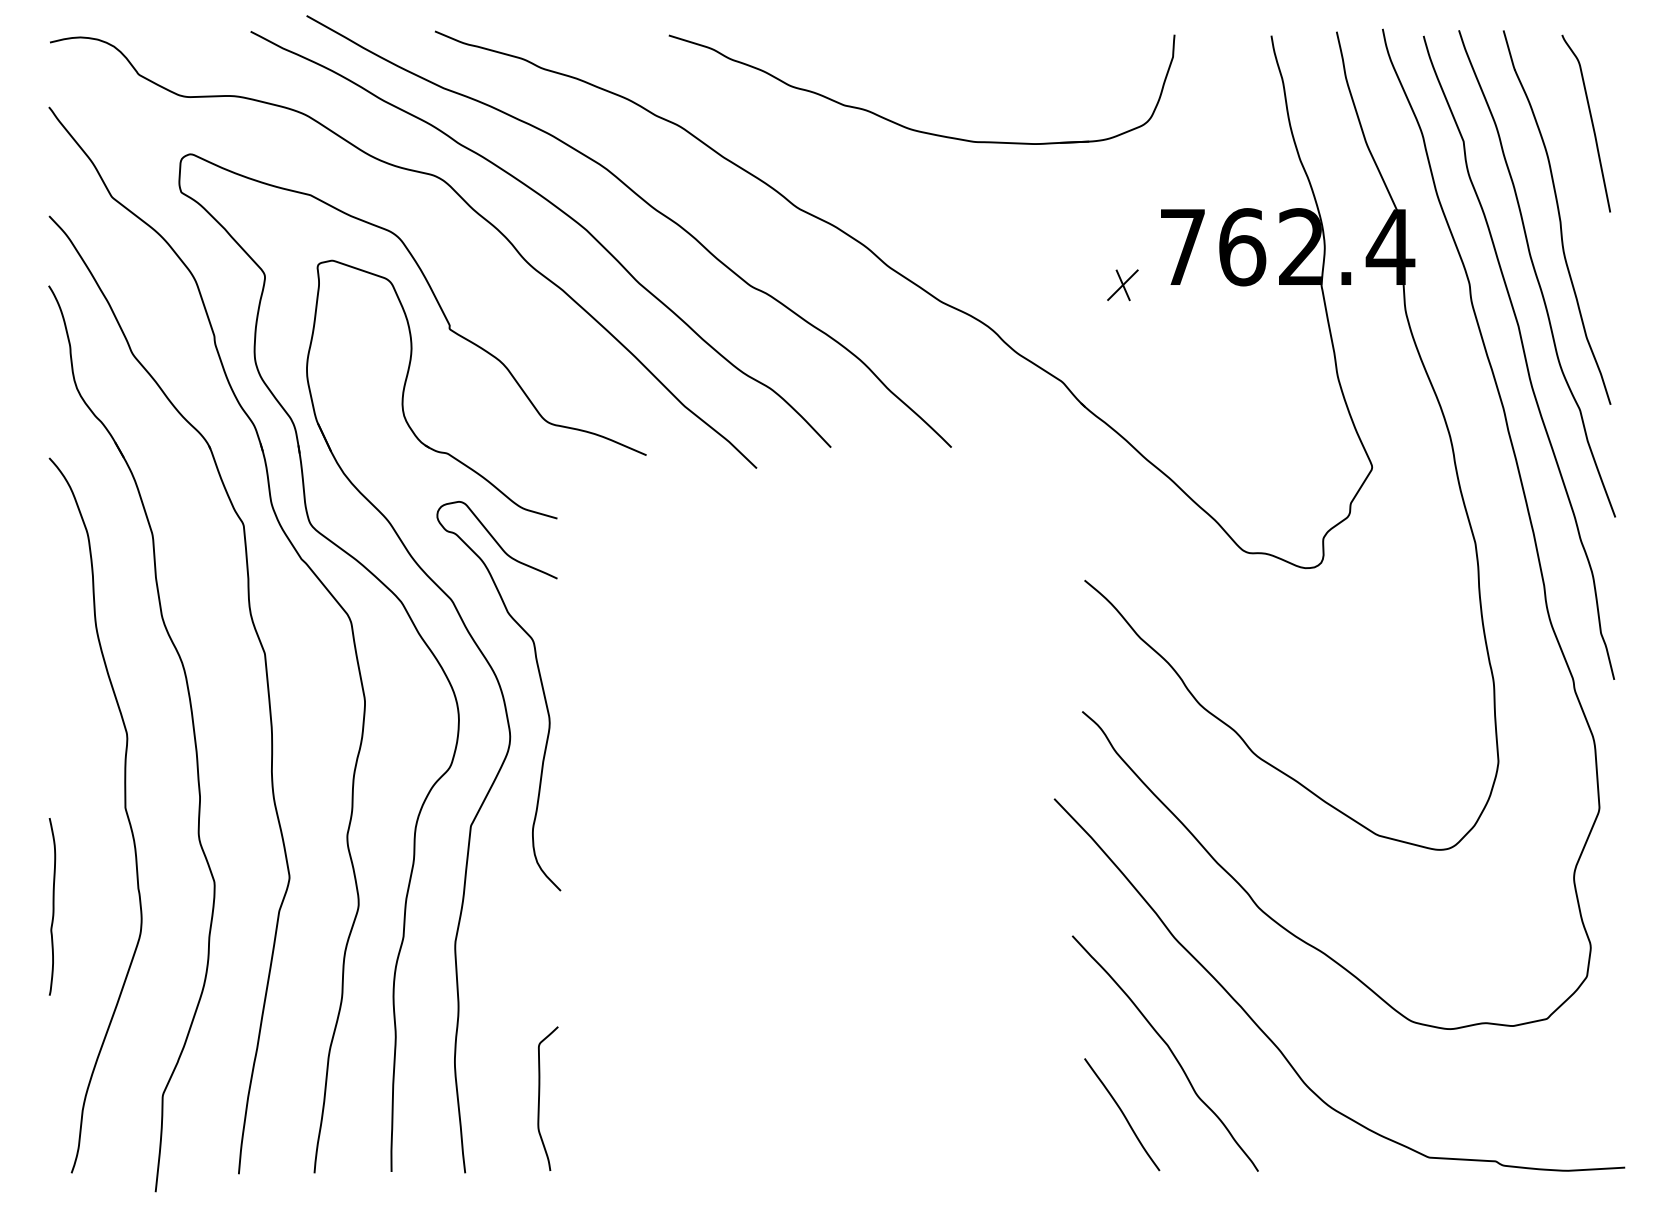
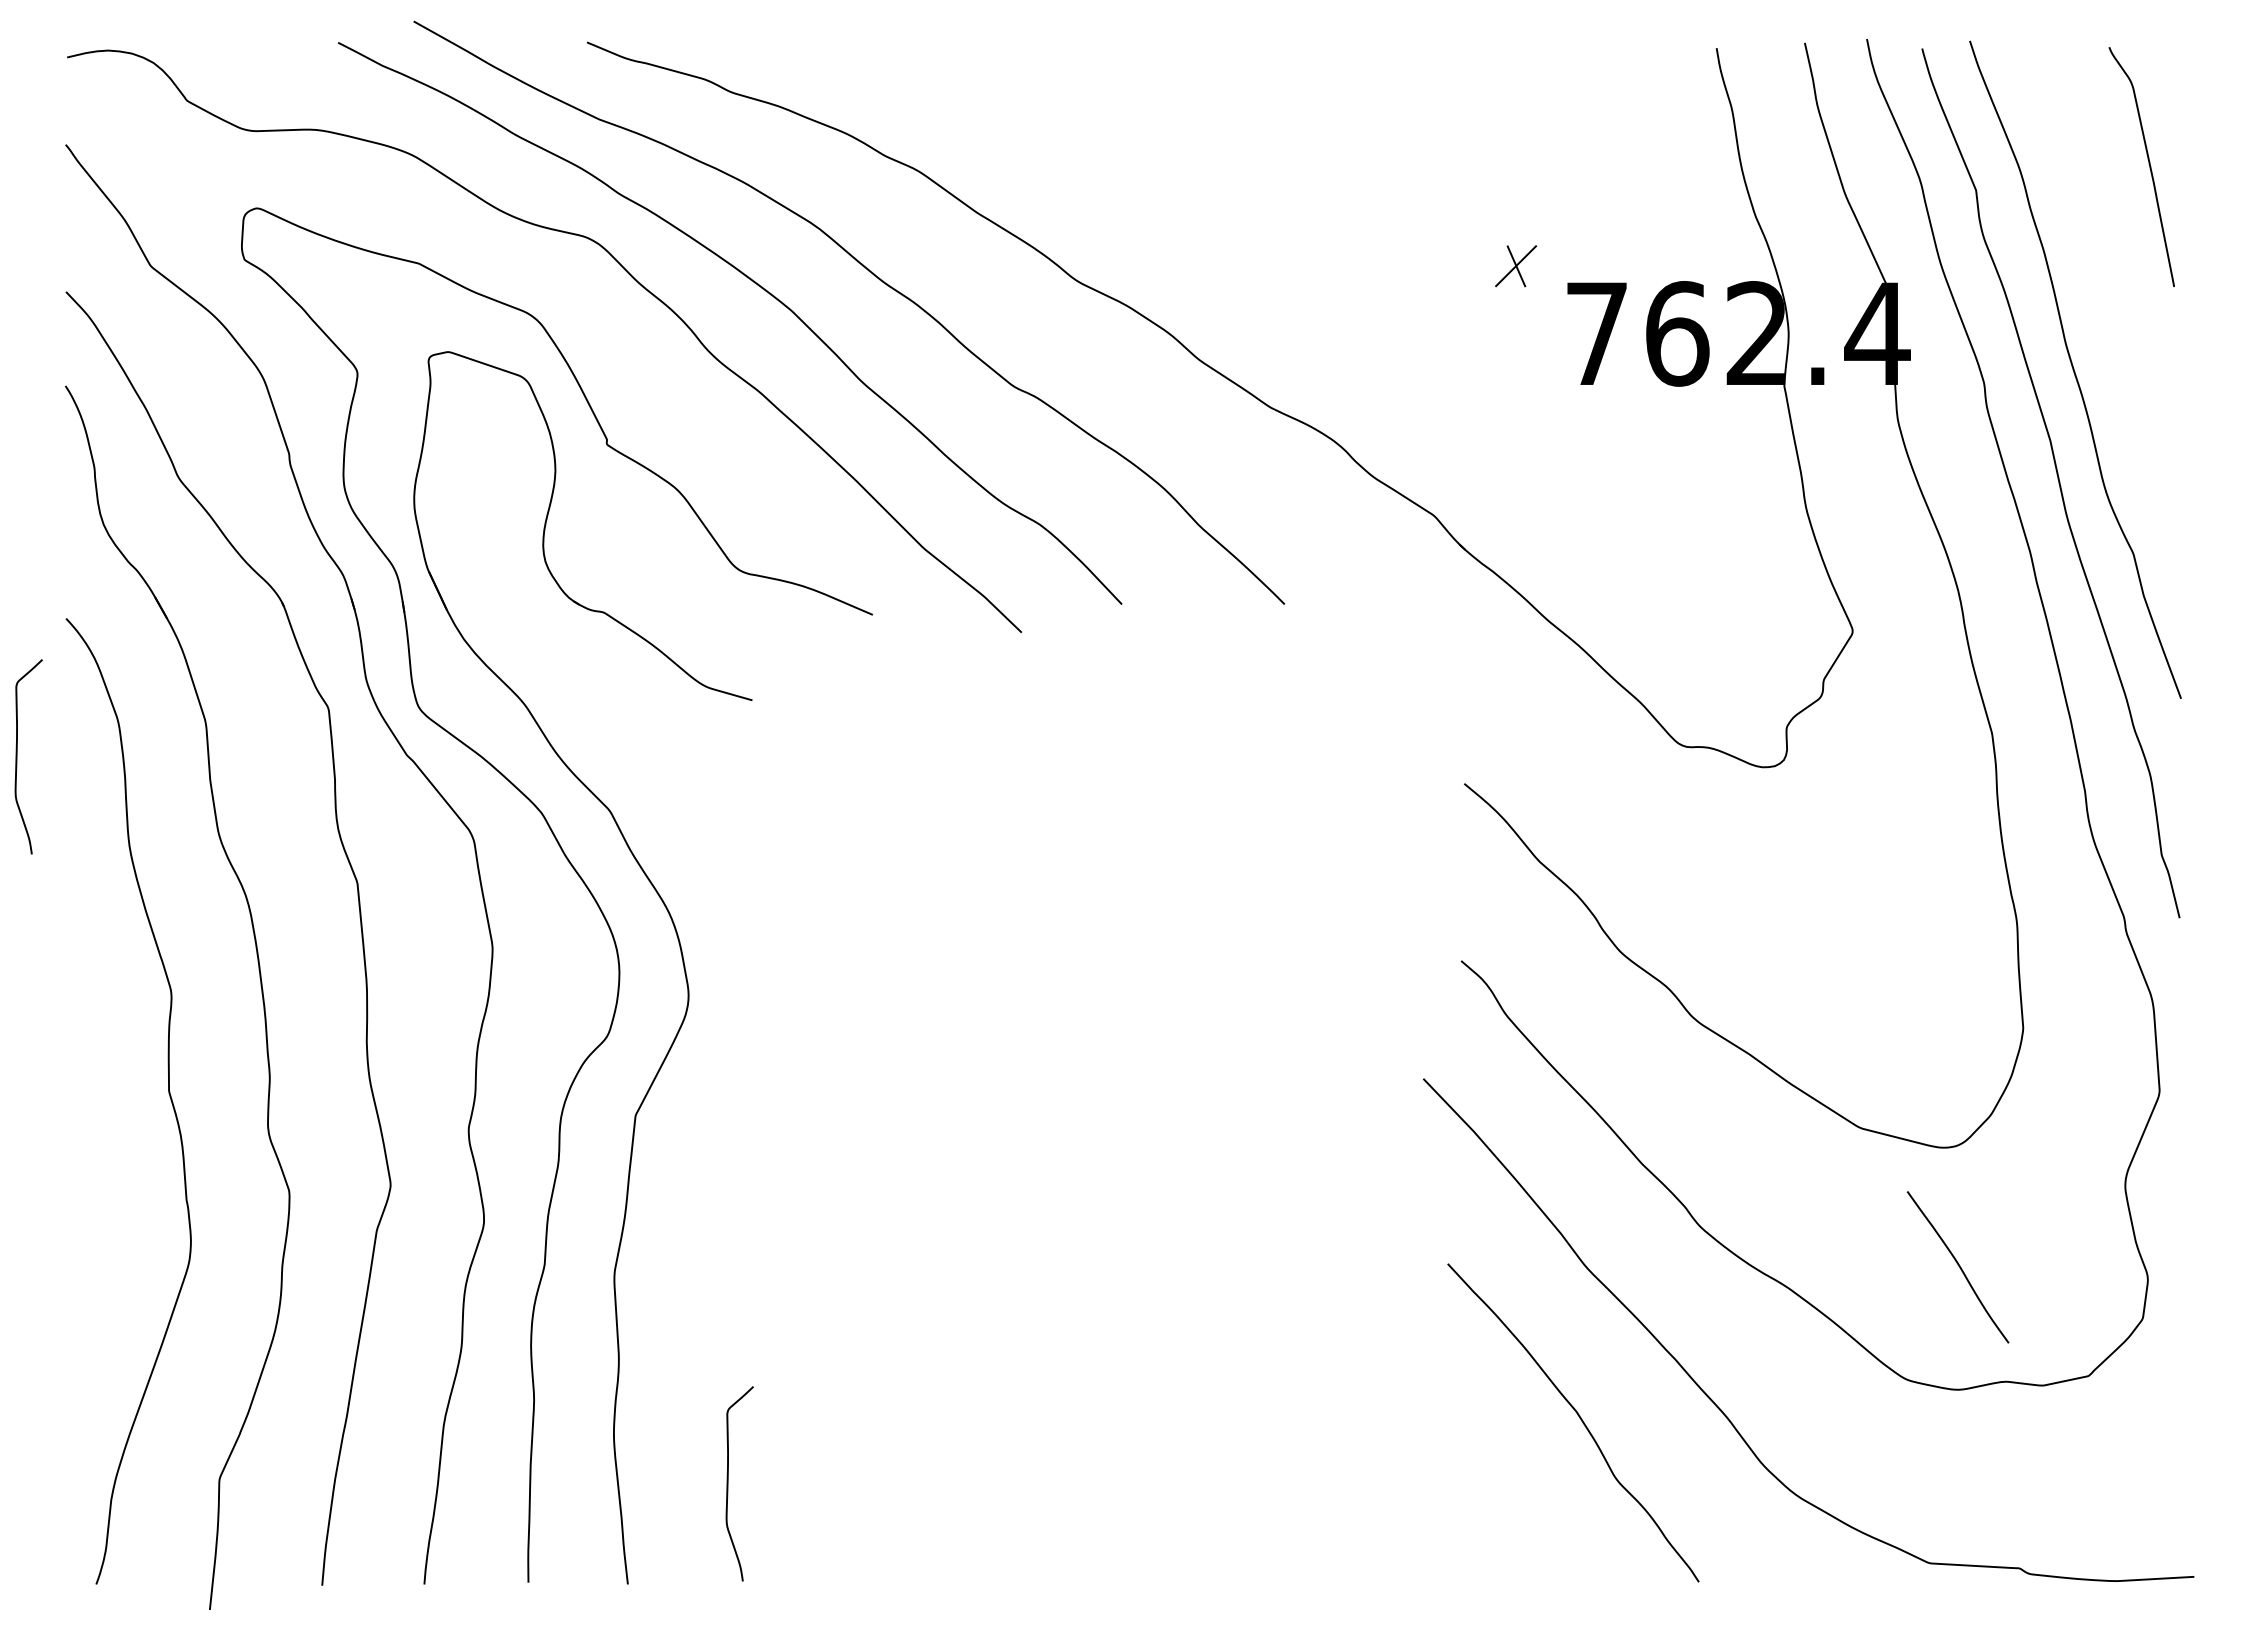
part: (907, 126) -> (1224, 171), removed
curve: (1558, 216) -> (2104, 292), removed
part: (1123, 285) -> (1516, 266), moved
curve: (13, 560) -> (17, 756), added
curve: (541, 688) -> (731, 929), removed
curve: (53, 906) -> (71, 1224), removed
curve: (1122, 1114) -> (1958, 1266), moved

